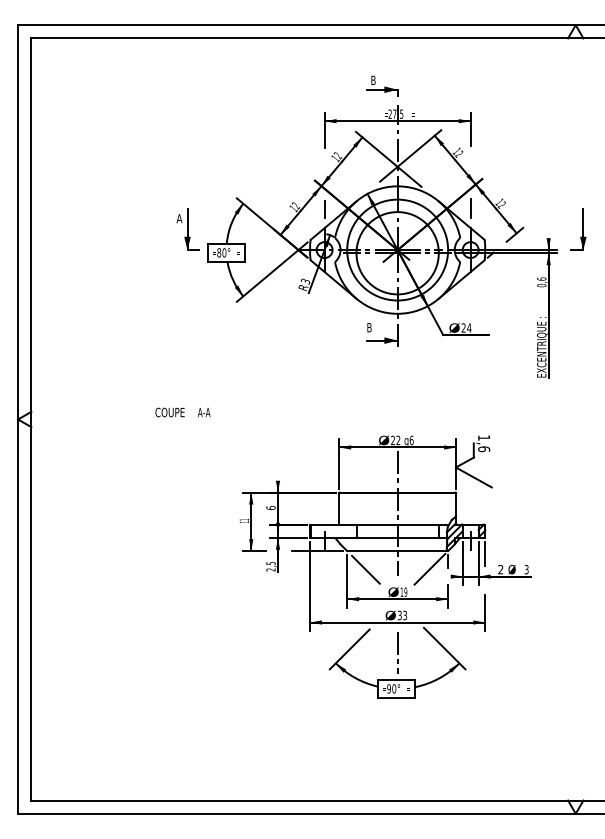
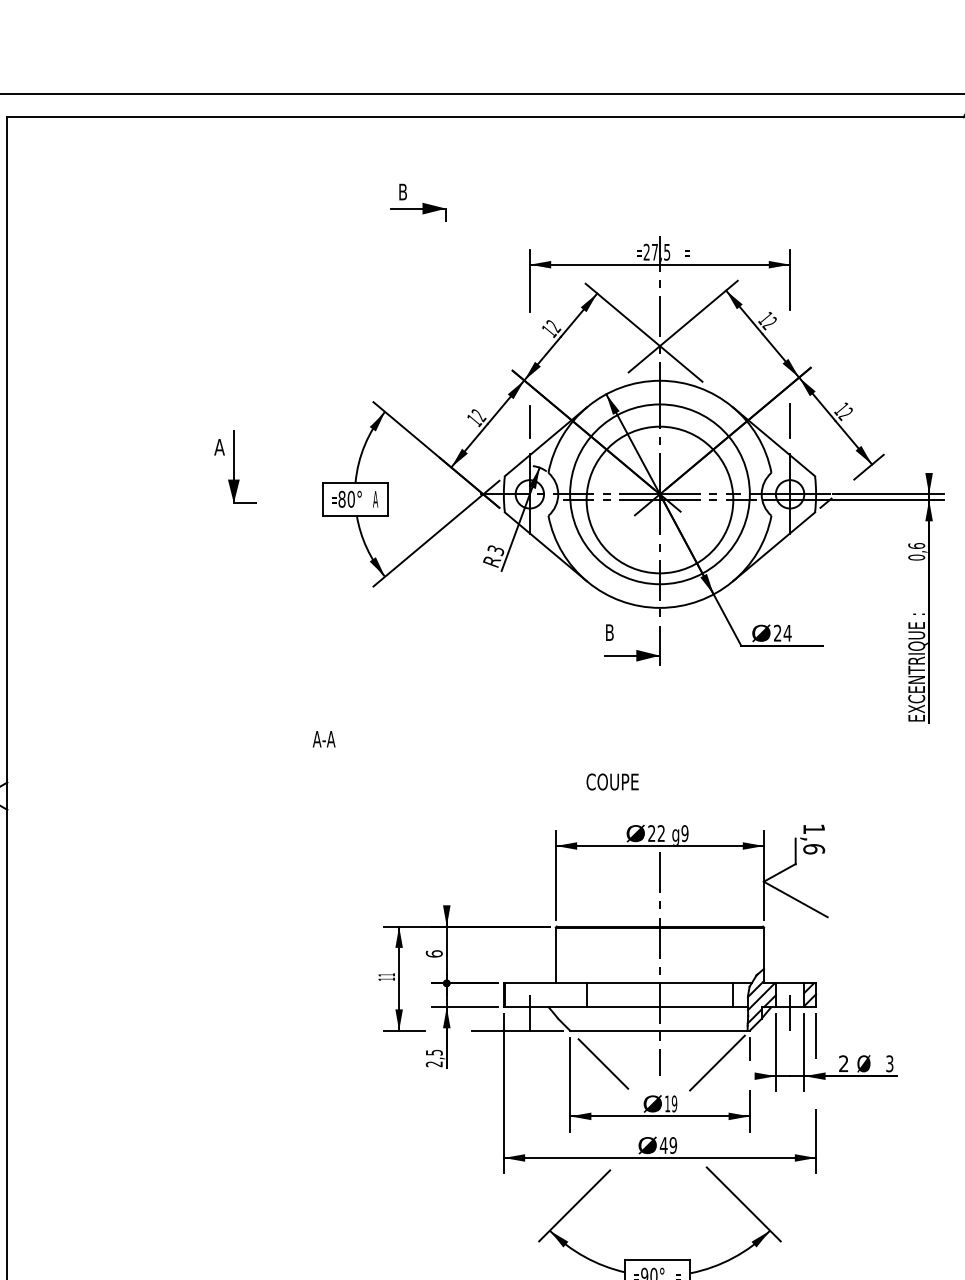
part: (382, 85) -> (419, 201), moved
part: (187, 229) -> (233, 466), moved
text: (237, 252) -> (374, 498), = -> A
text: (169, 412) -> (611, 781), moved
text: (204, 412) -> (324, 739), moved
text: (411, 440) -> (684, 833), g6 -> g9
text: (402, 615) -> (668, 1145), 33 -> 49
line: (397, 652) -> (659, 1211), removed

